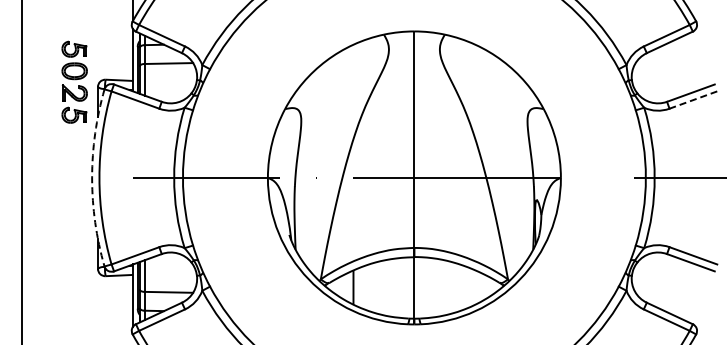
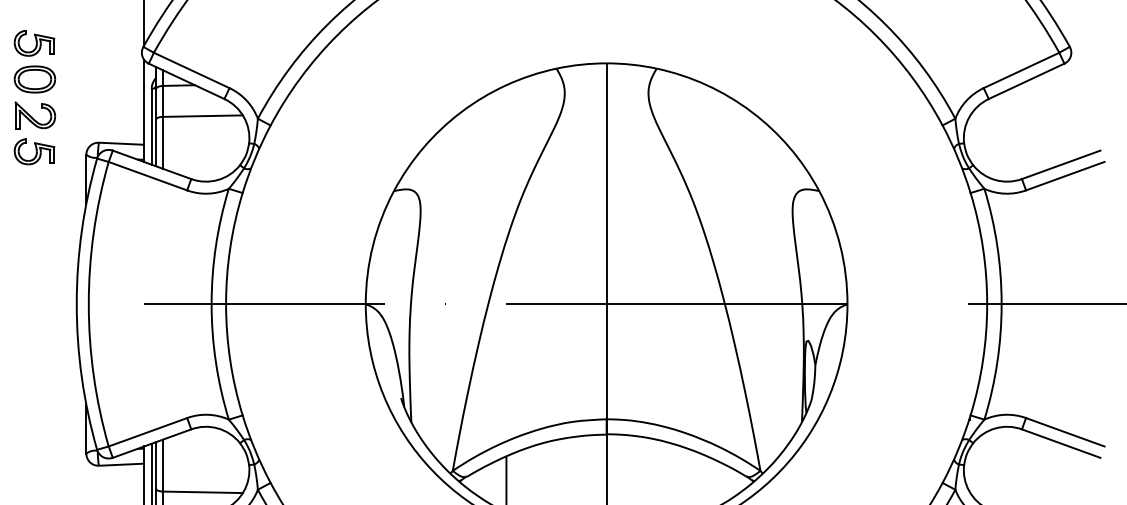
part: (74, 81) -> (34, 96), moved
line: (692, 100) -> (1063, 176), dashed -> solid
arc: (92, 177) -> (77, 303), dashed -> solid

